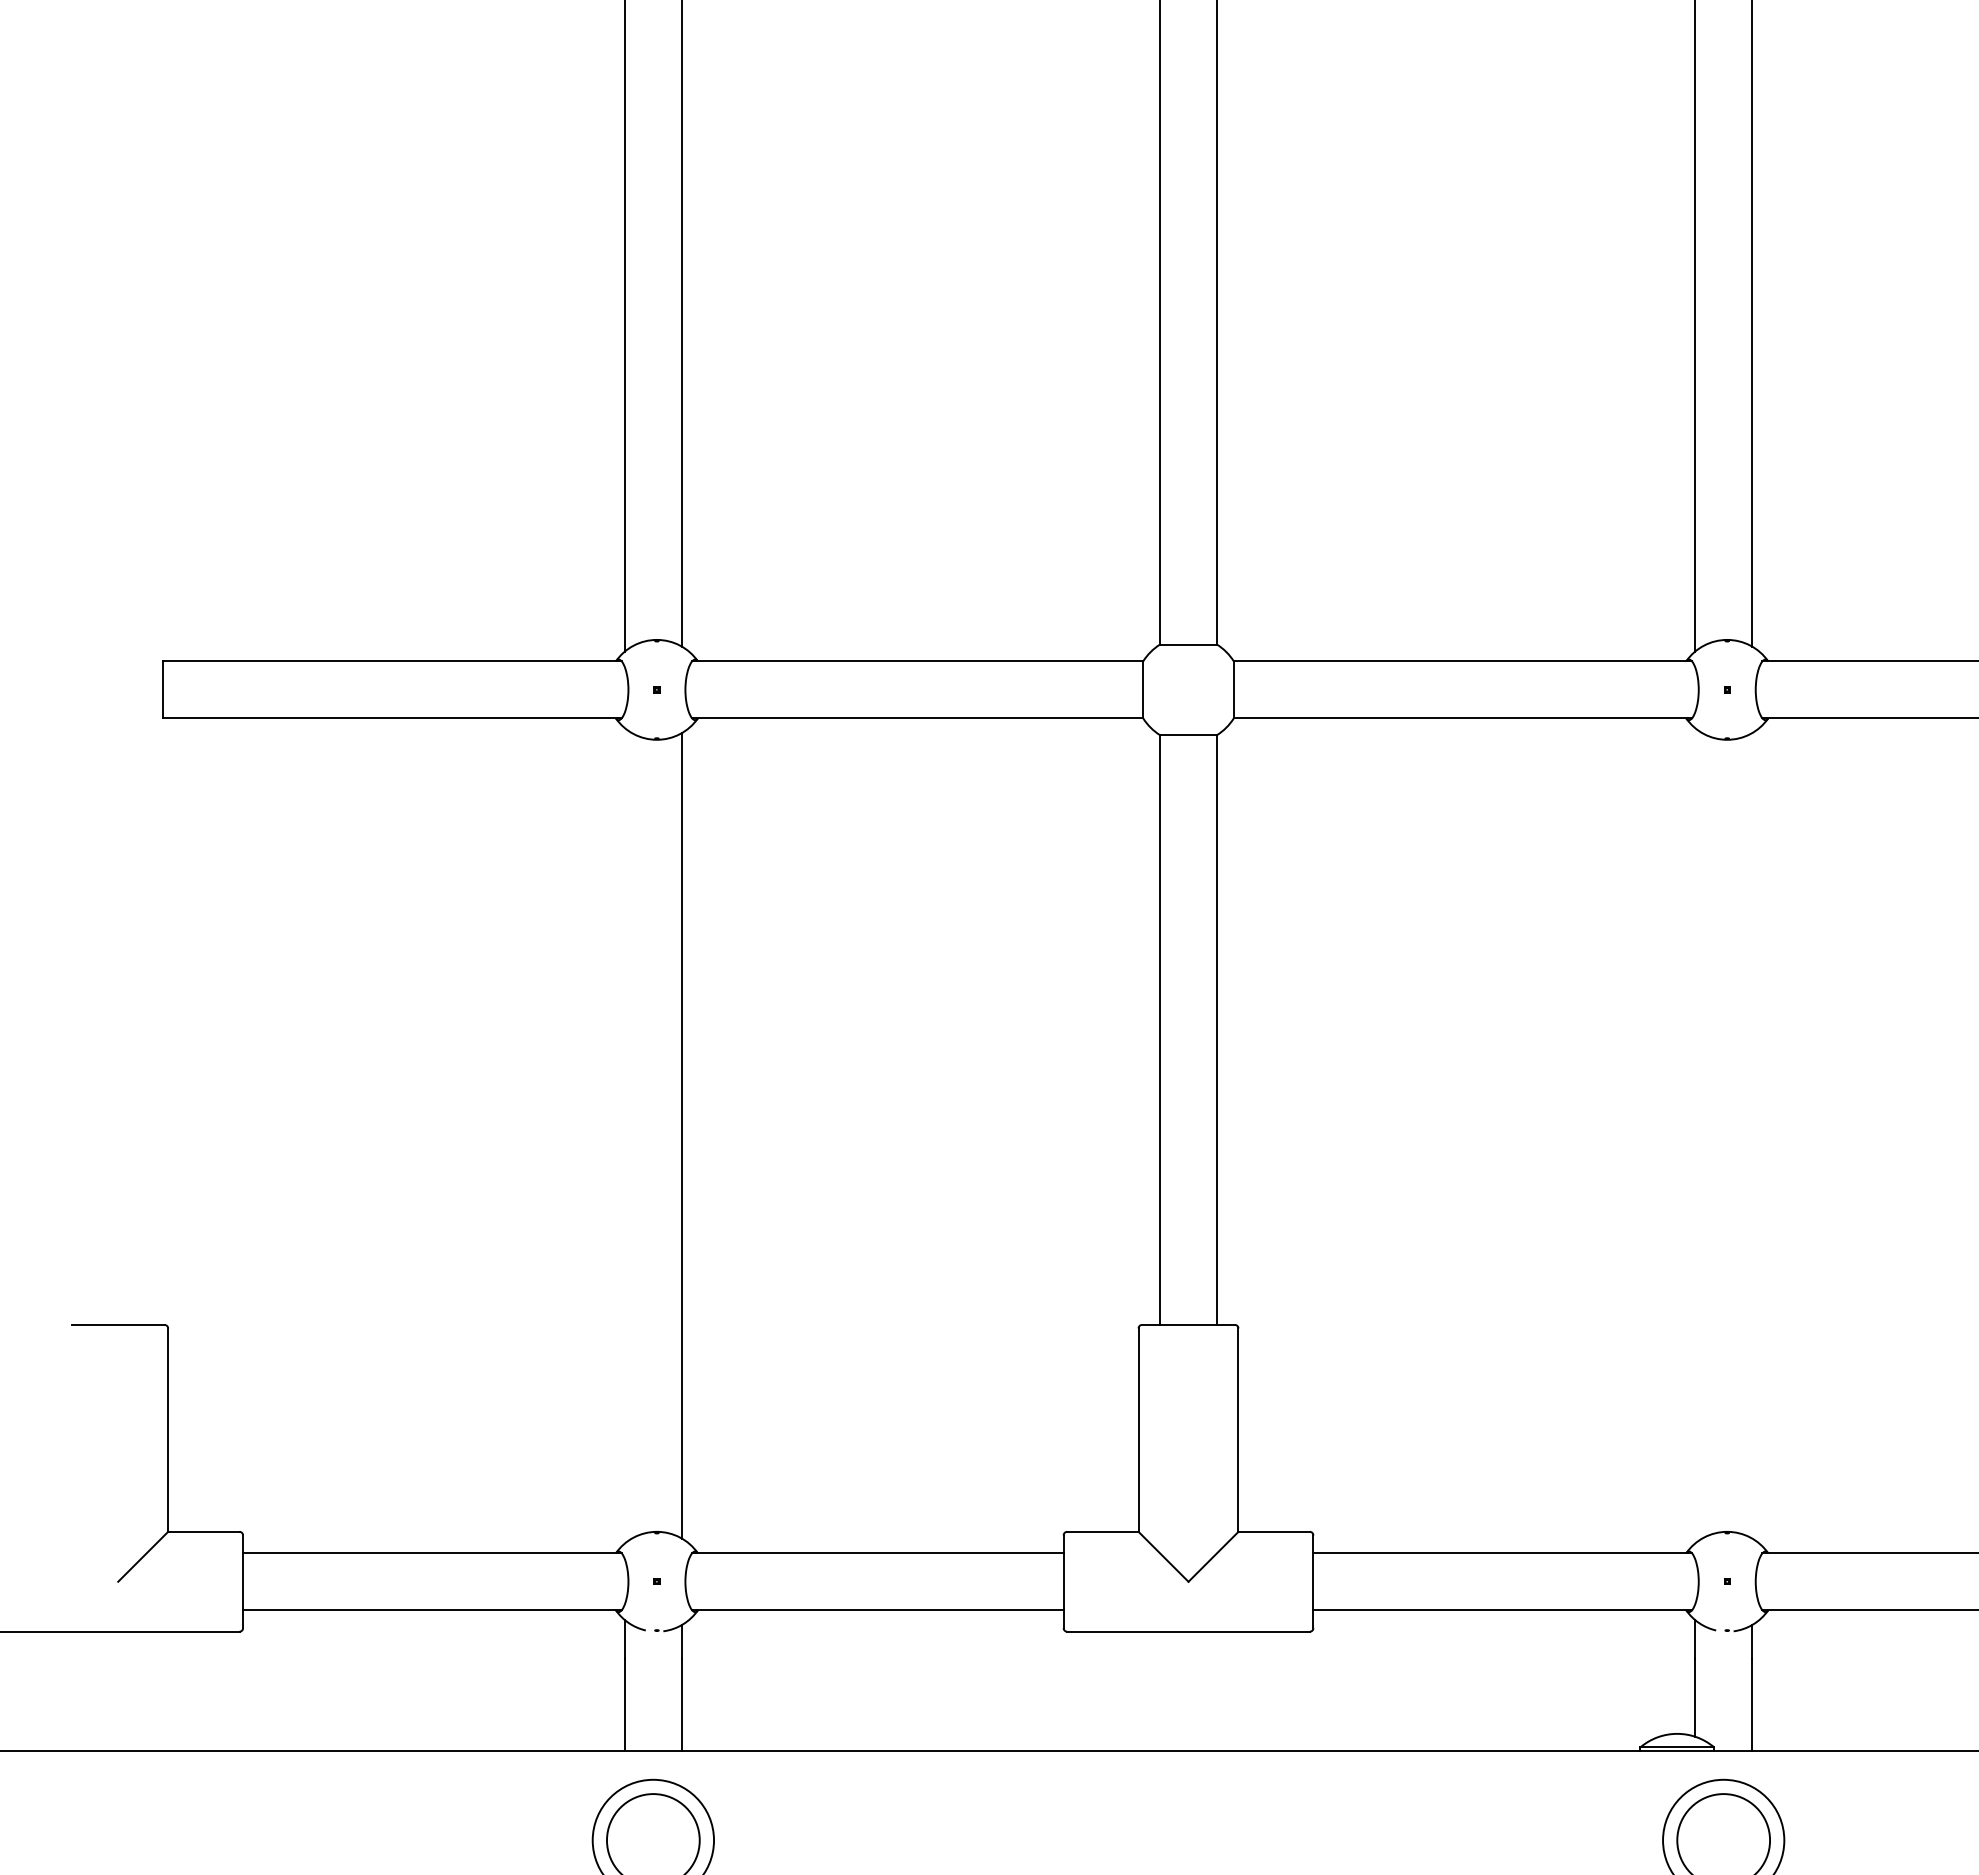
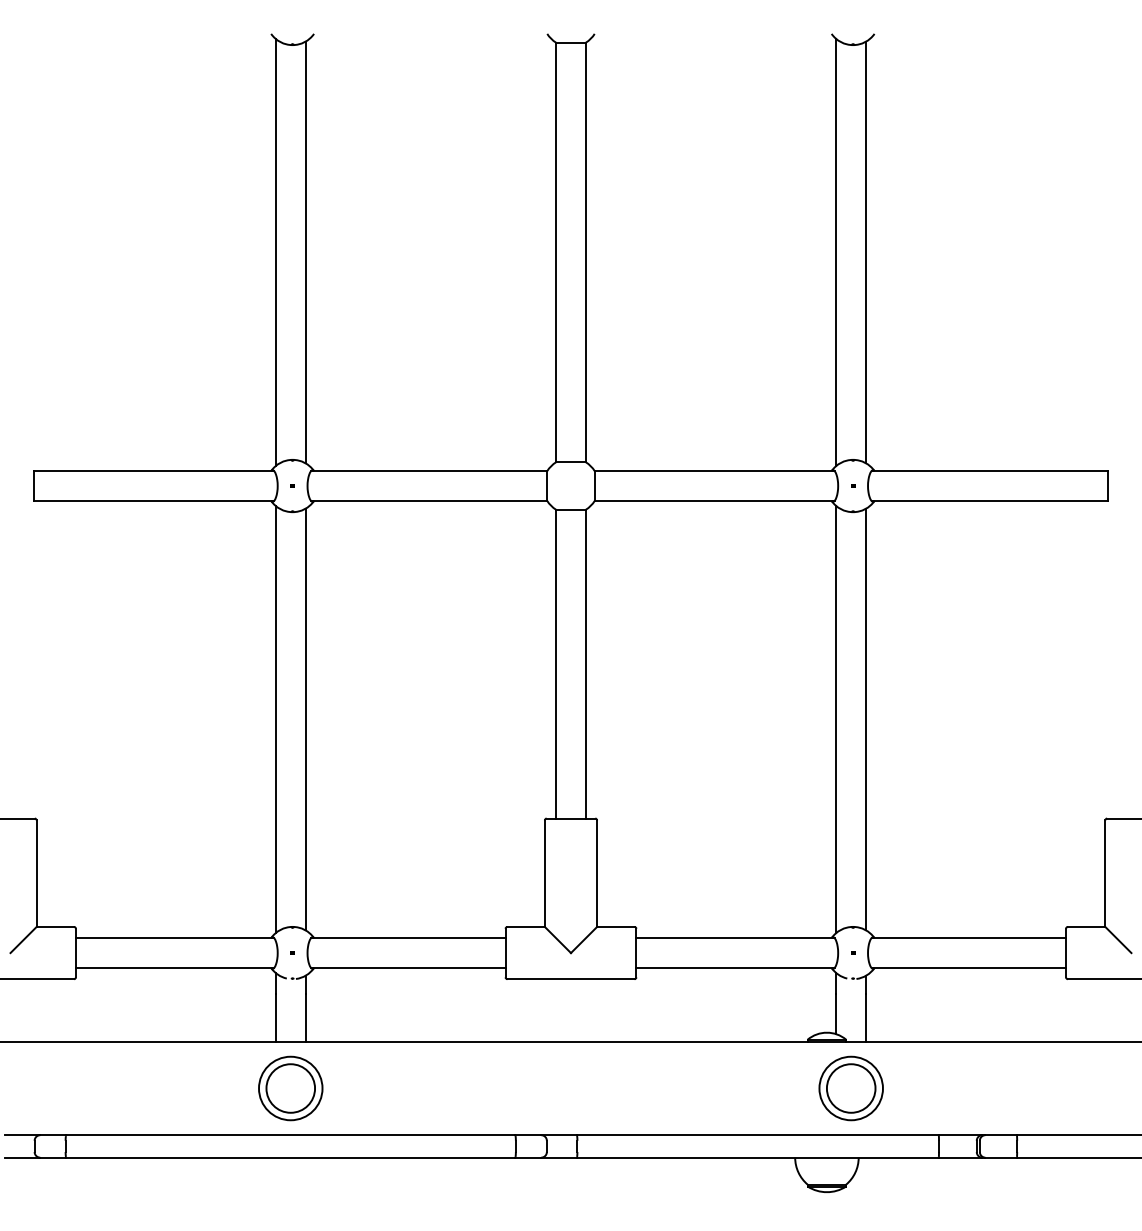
line: (624, 1135) -> (275, 719), added
line: (1695, 1135) -> (836, 719), added
line: (1752, 1135) -> (866, 719), added

